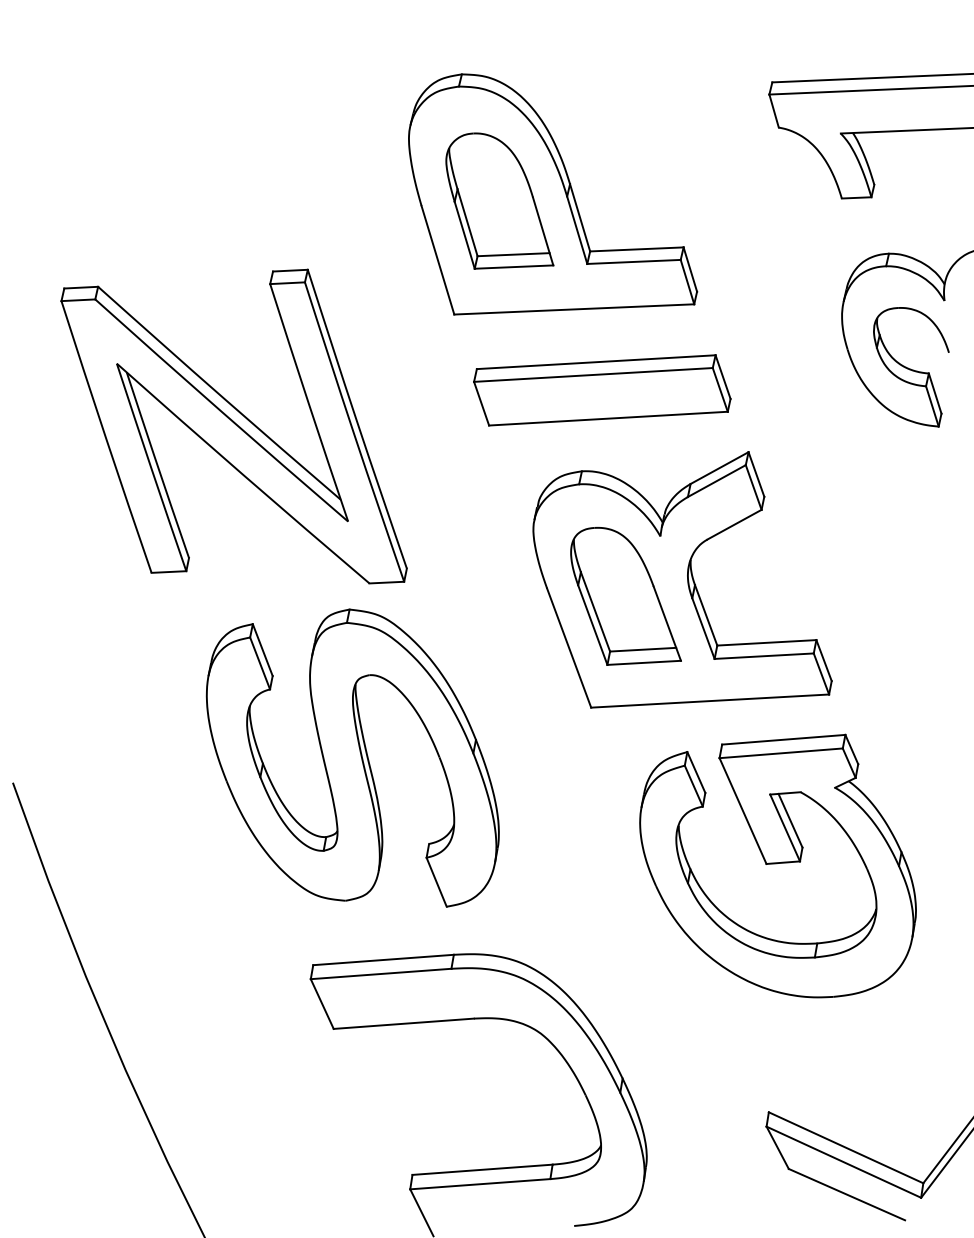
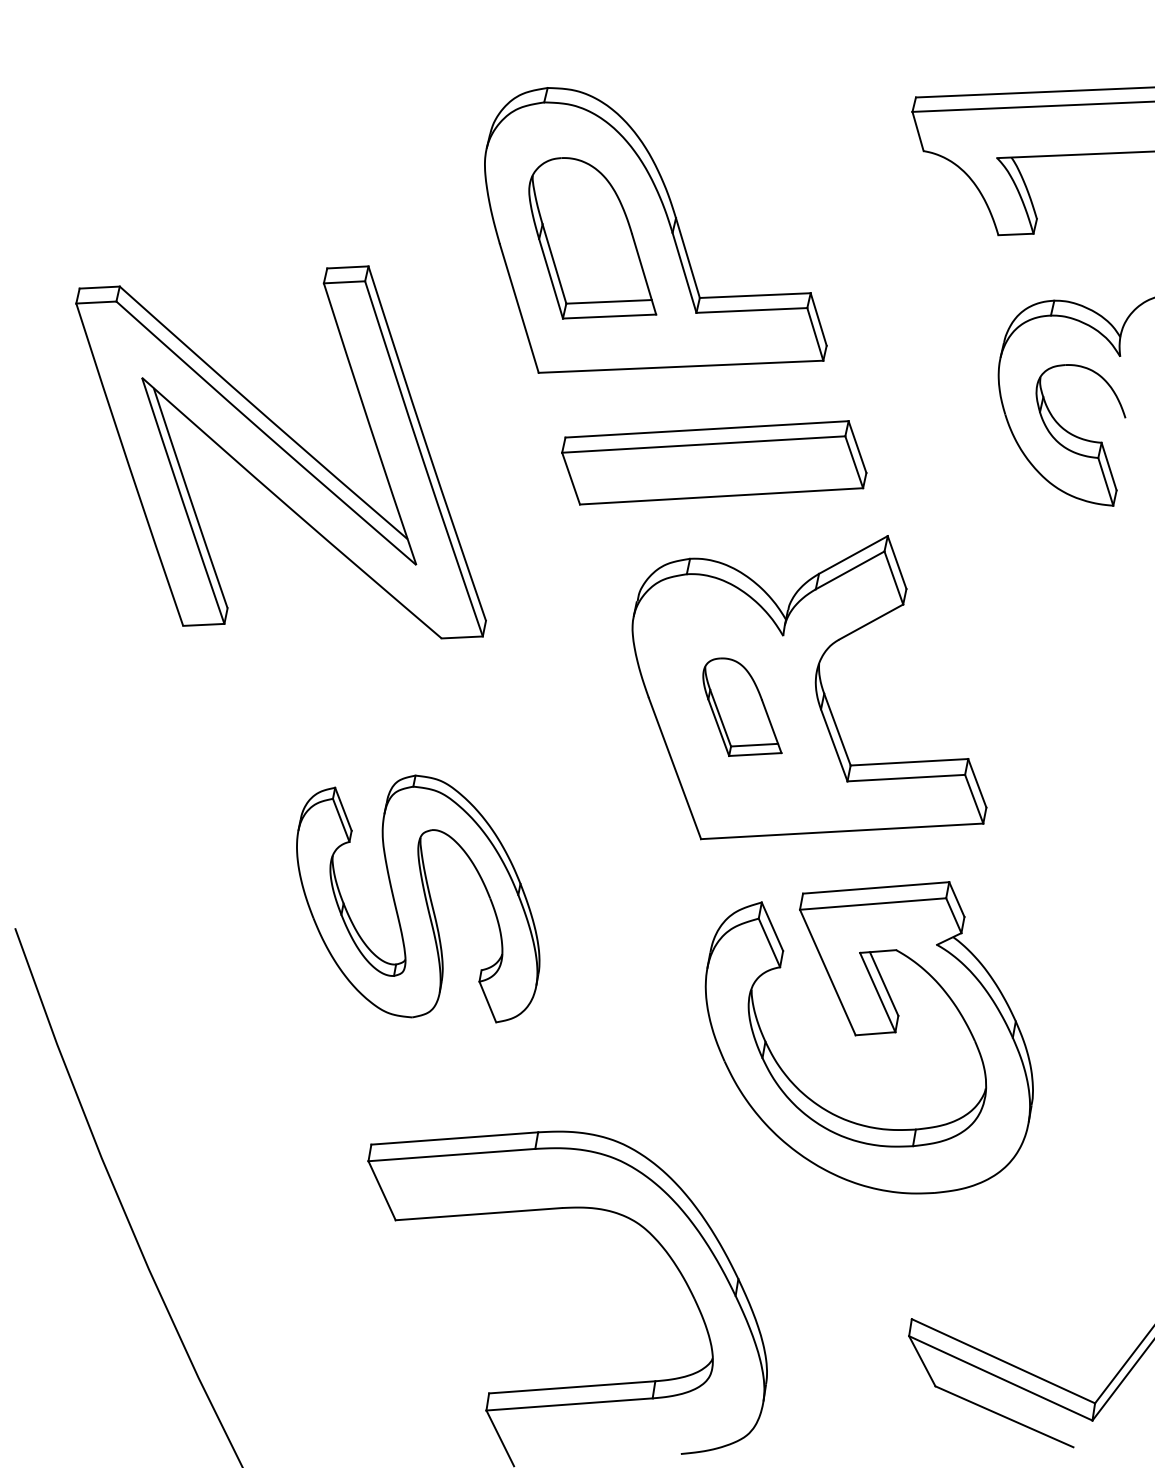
part: (233, 426) -> (280, 452), moved
part: (625, 596) -> (741, 707), size x0.6
part: (352, 757) -> (417, 898), size x0.7
part: (777, 865) -> (868, 1037), moved

